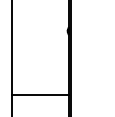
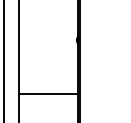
line: (40, 95) -> (48, 94), moved

